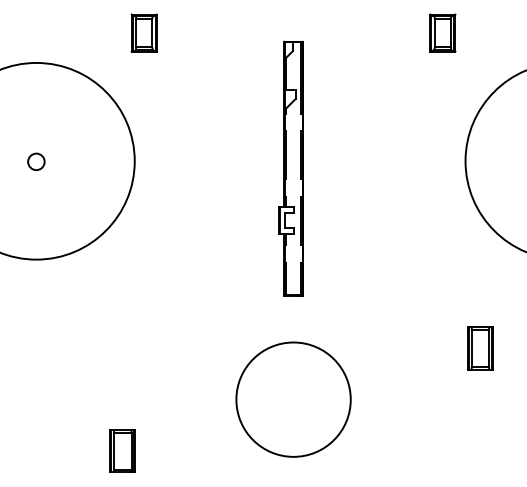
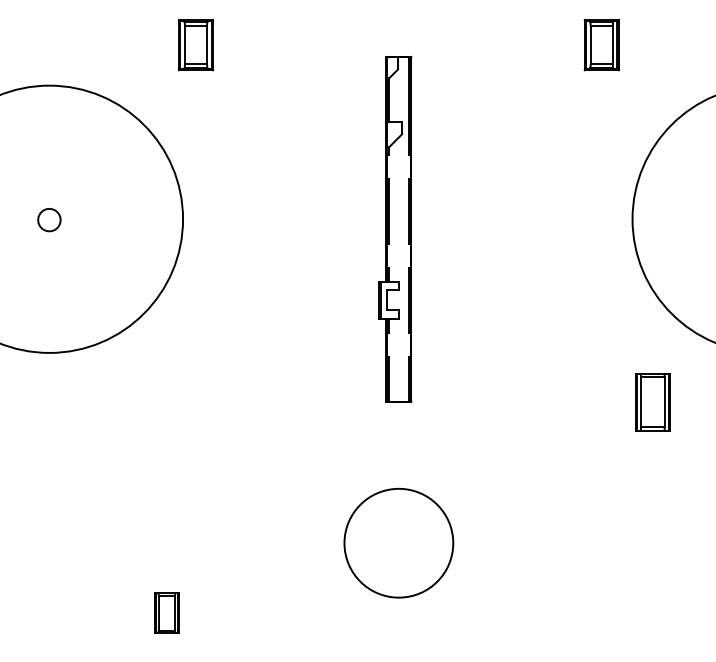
part: (480, 348) -> (652, 402), moved
circle: (293, 399) -> (398, 542), size x0.7
part: (122, 450) -> (166, 612), size x0.7

